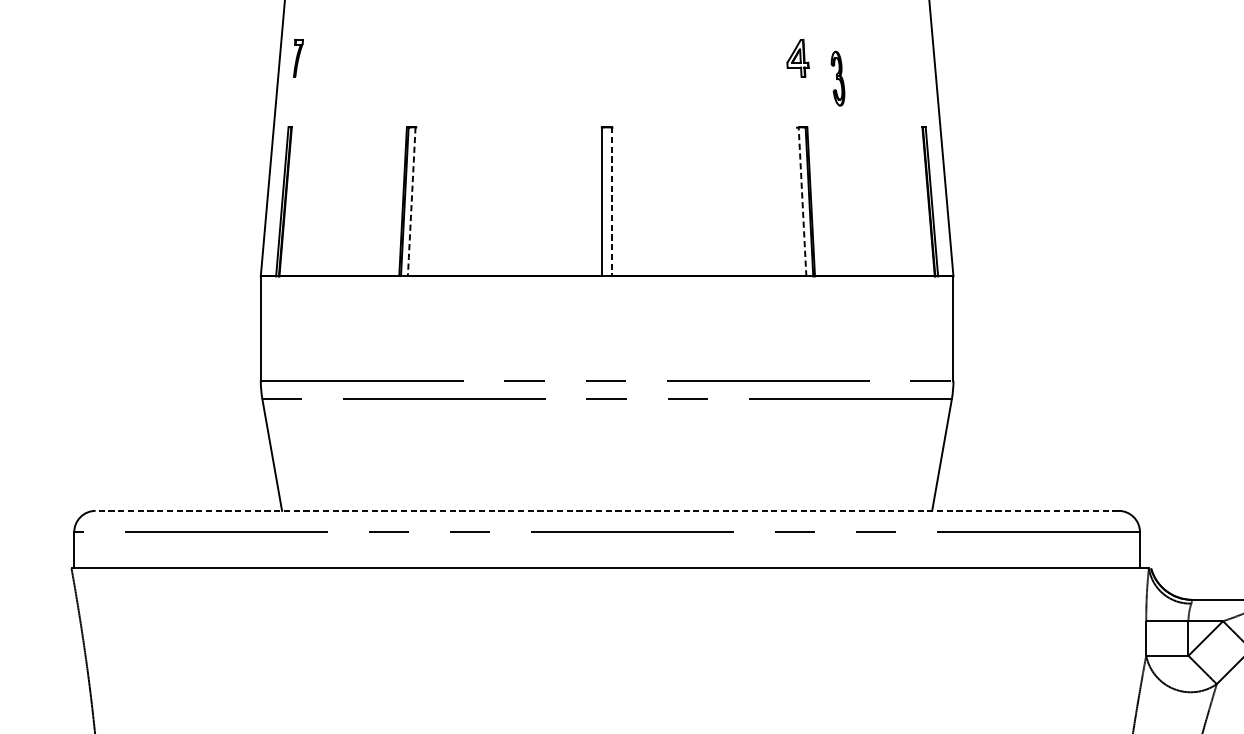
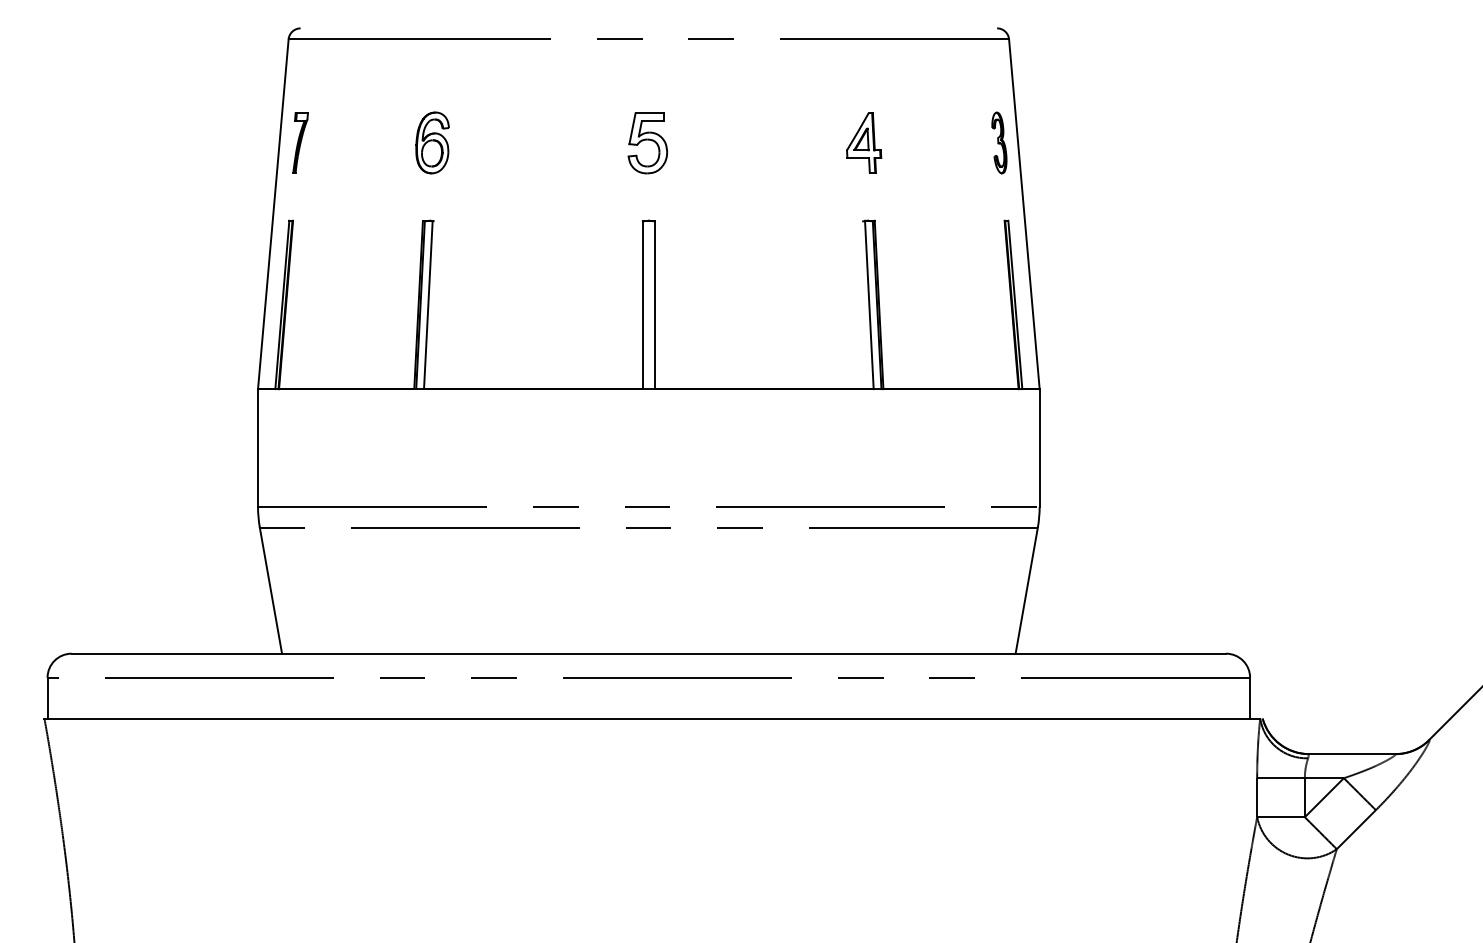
part: (298, 57) -> (300, 142), size x1.43
part: (415, 57) -> (432, 142), added
part: (798, 57) -> (864, 142), size x1.43
part: (605, 58) -> (647, 143), added
part: (838, 78) -> (999, 142), moved
line: (802, 201) -> (869, 304), dashed -> solid
line: (411, 202) -> (428, 305), dashed -> solid
line: (612, 202) -> (654, 305), dashed -> solid
line: (606, 510) -> (648, 653), dashed -> solid

